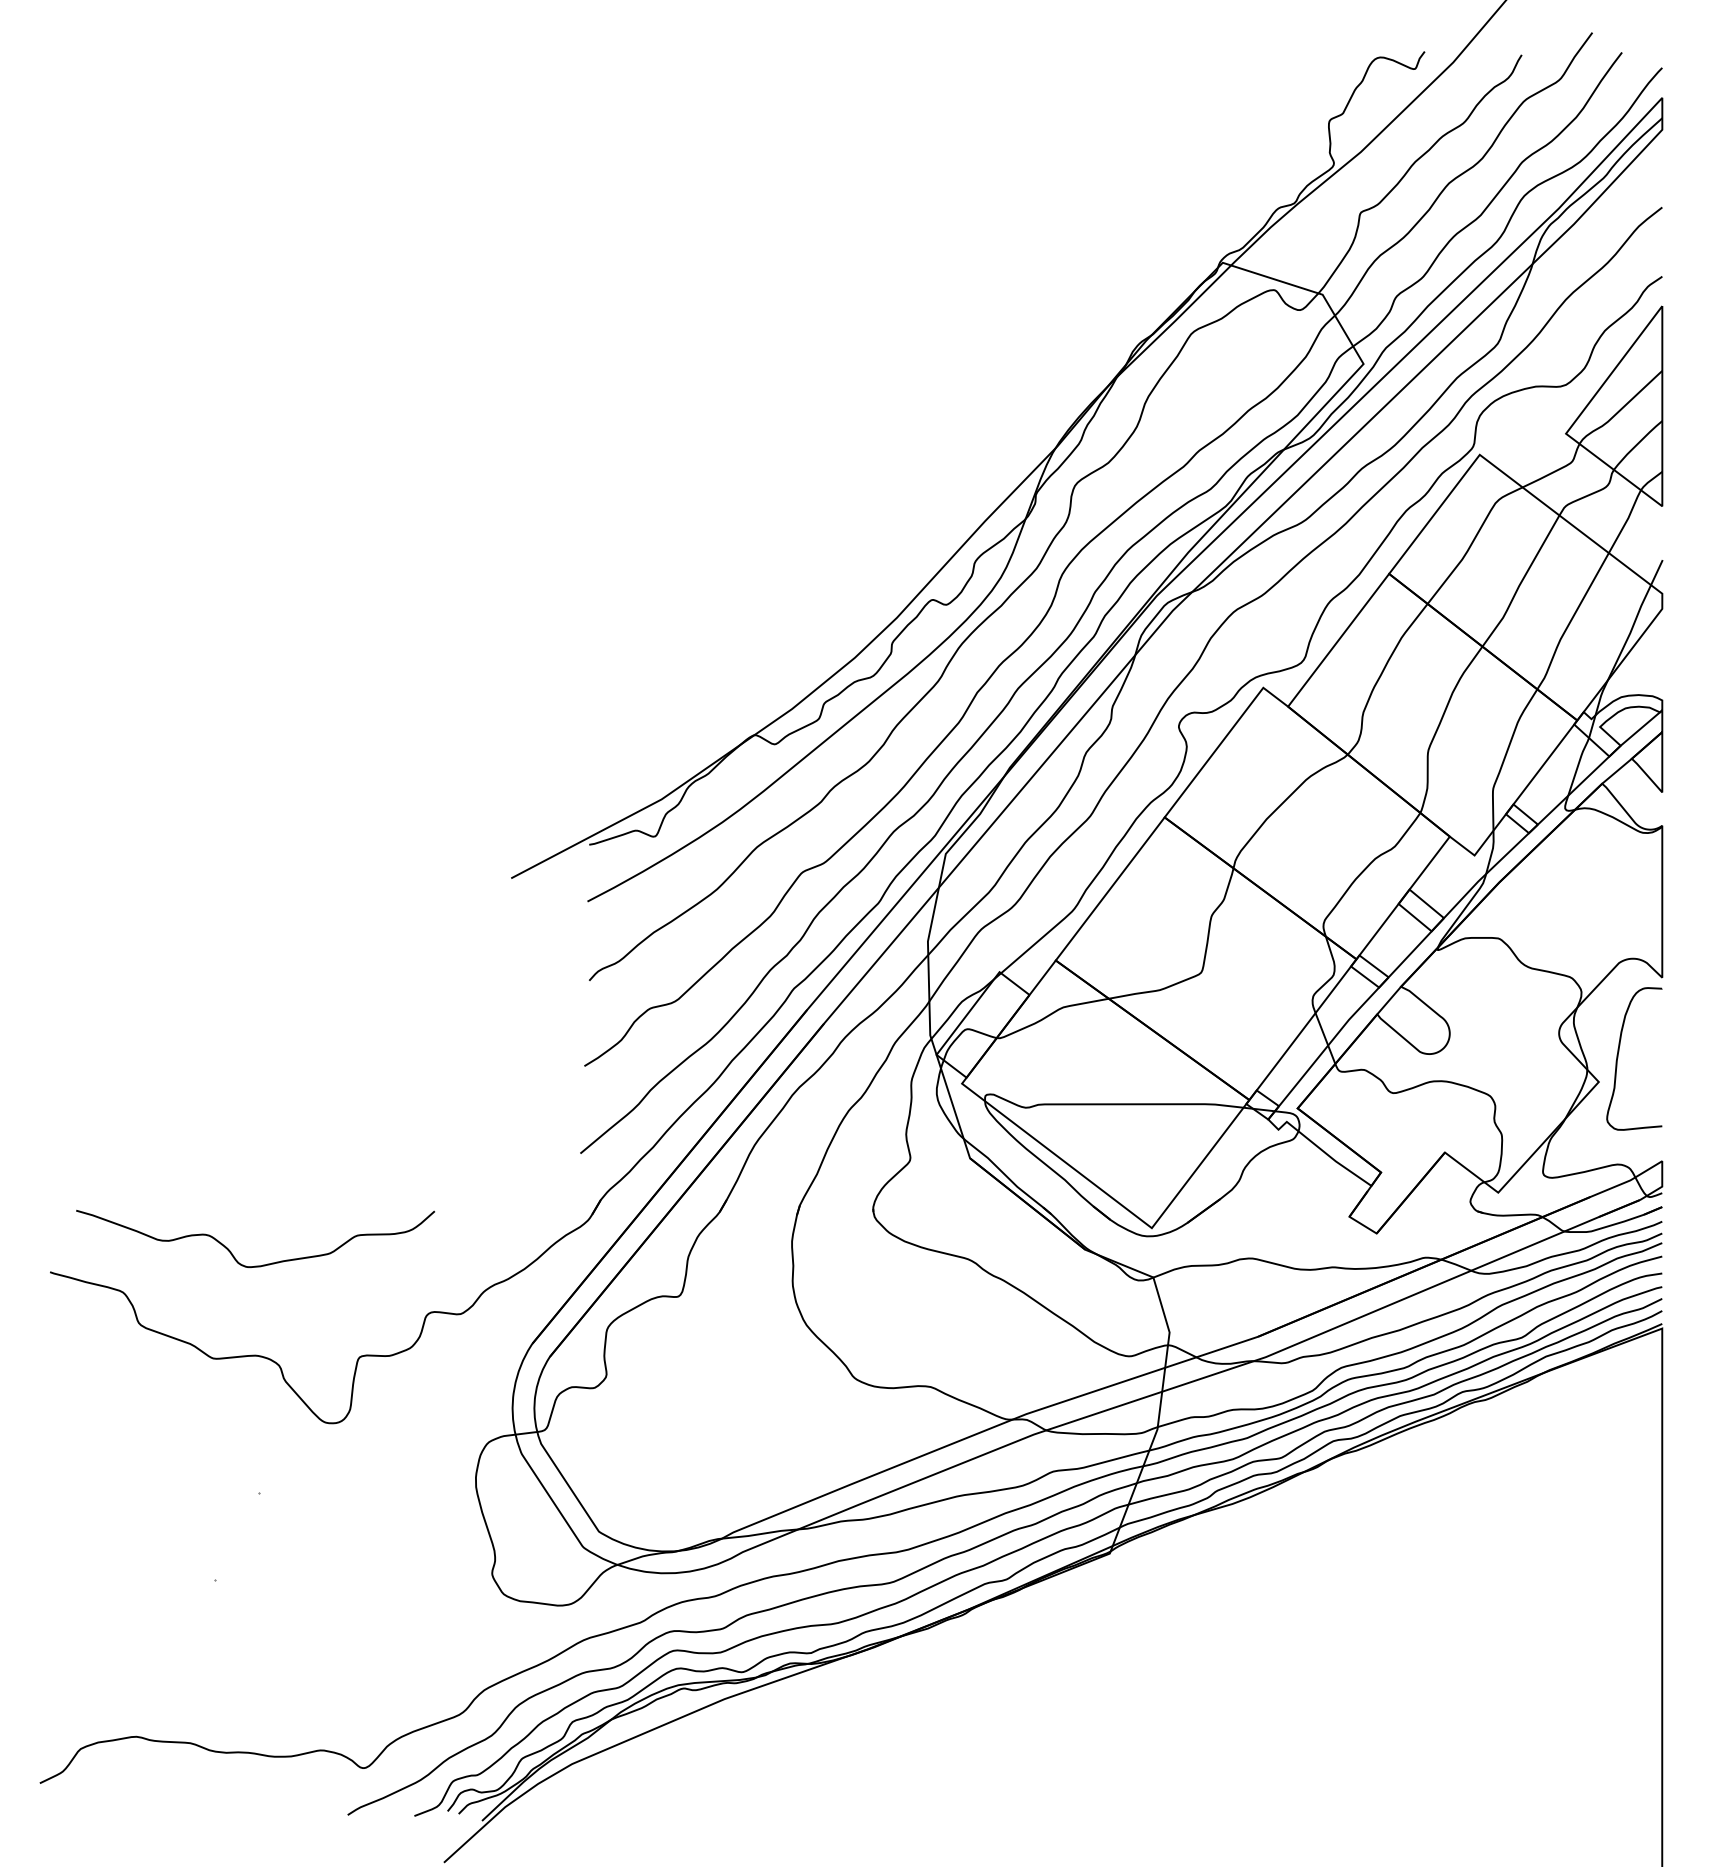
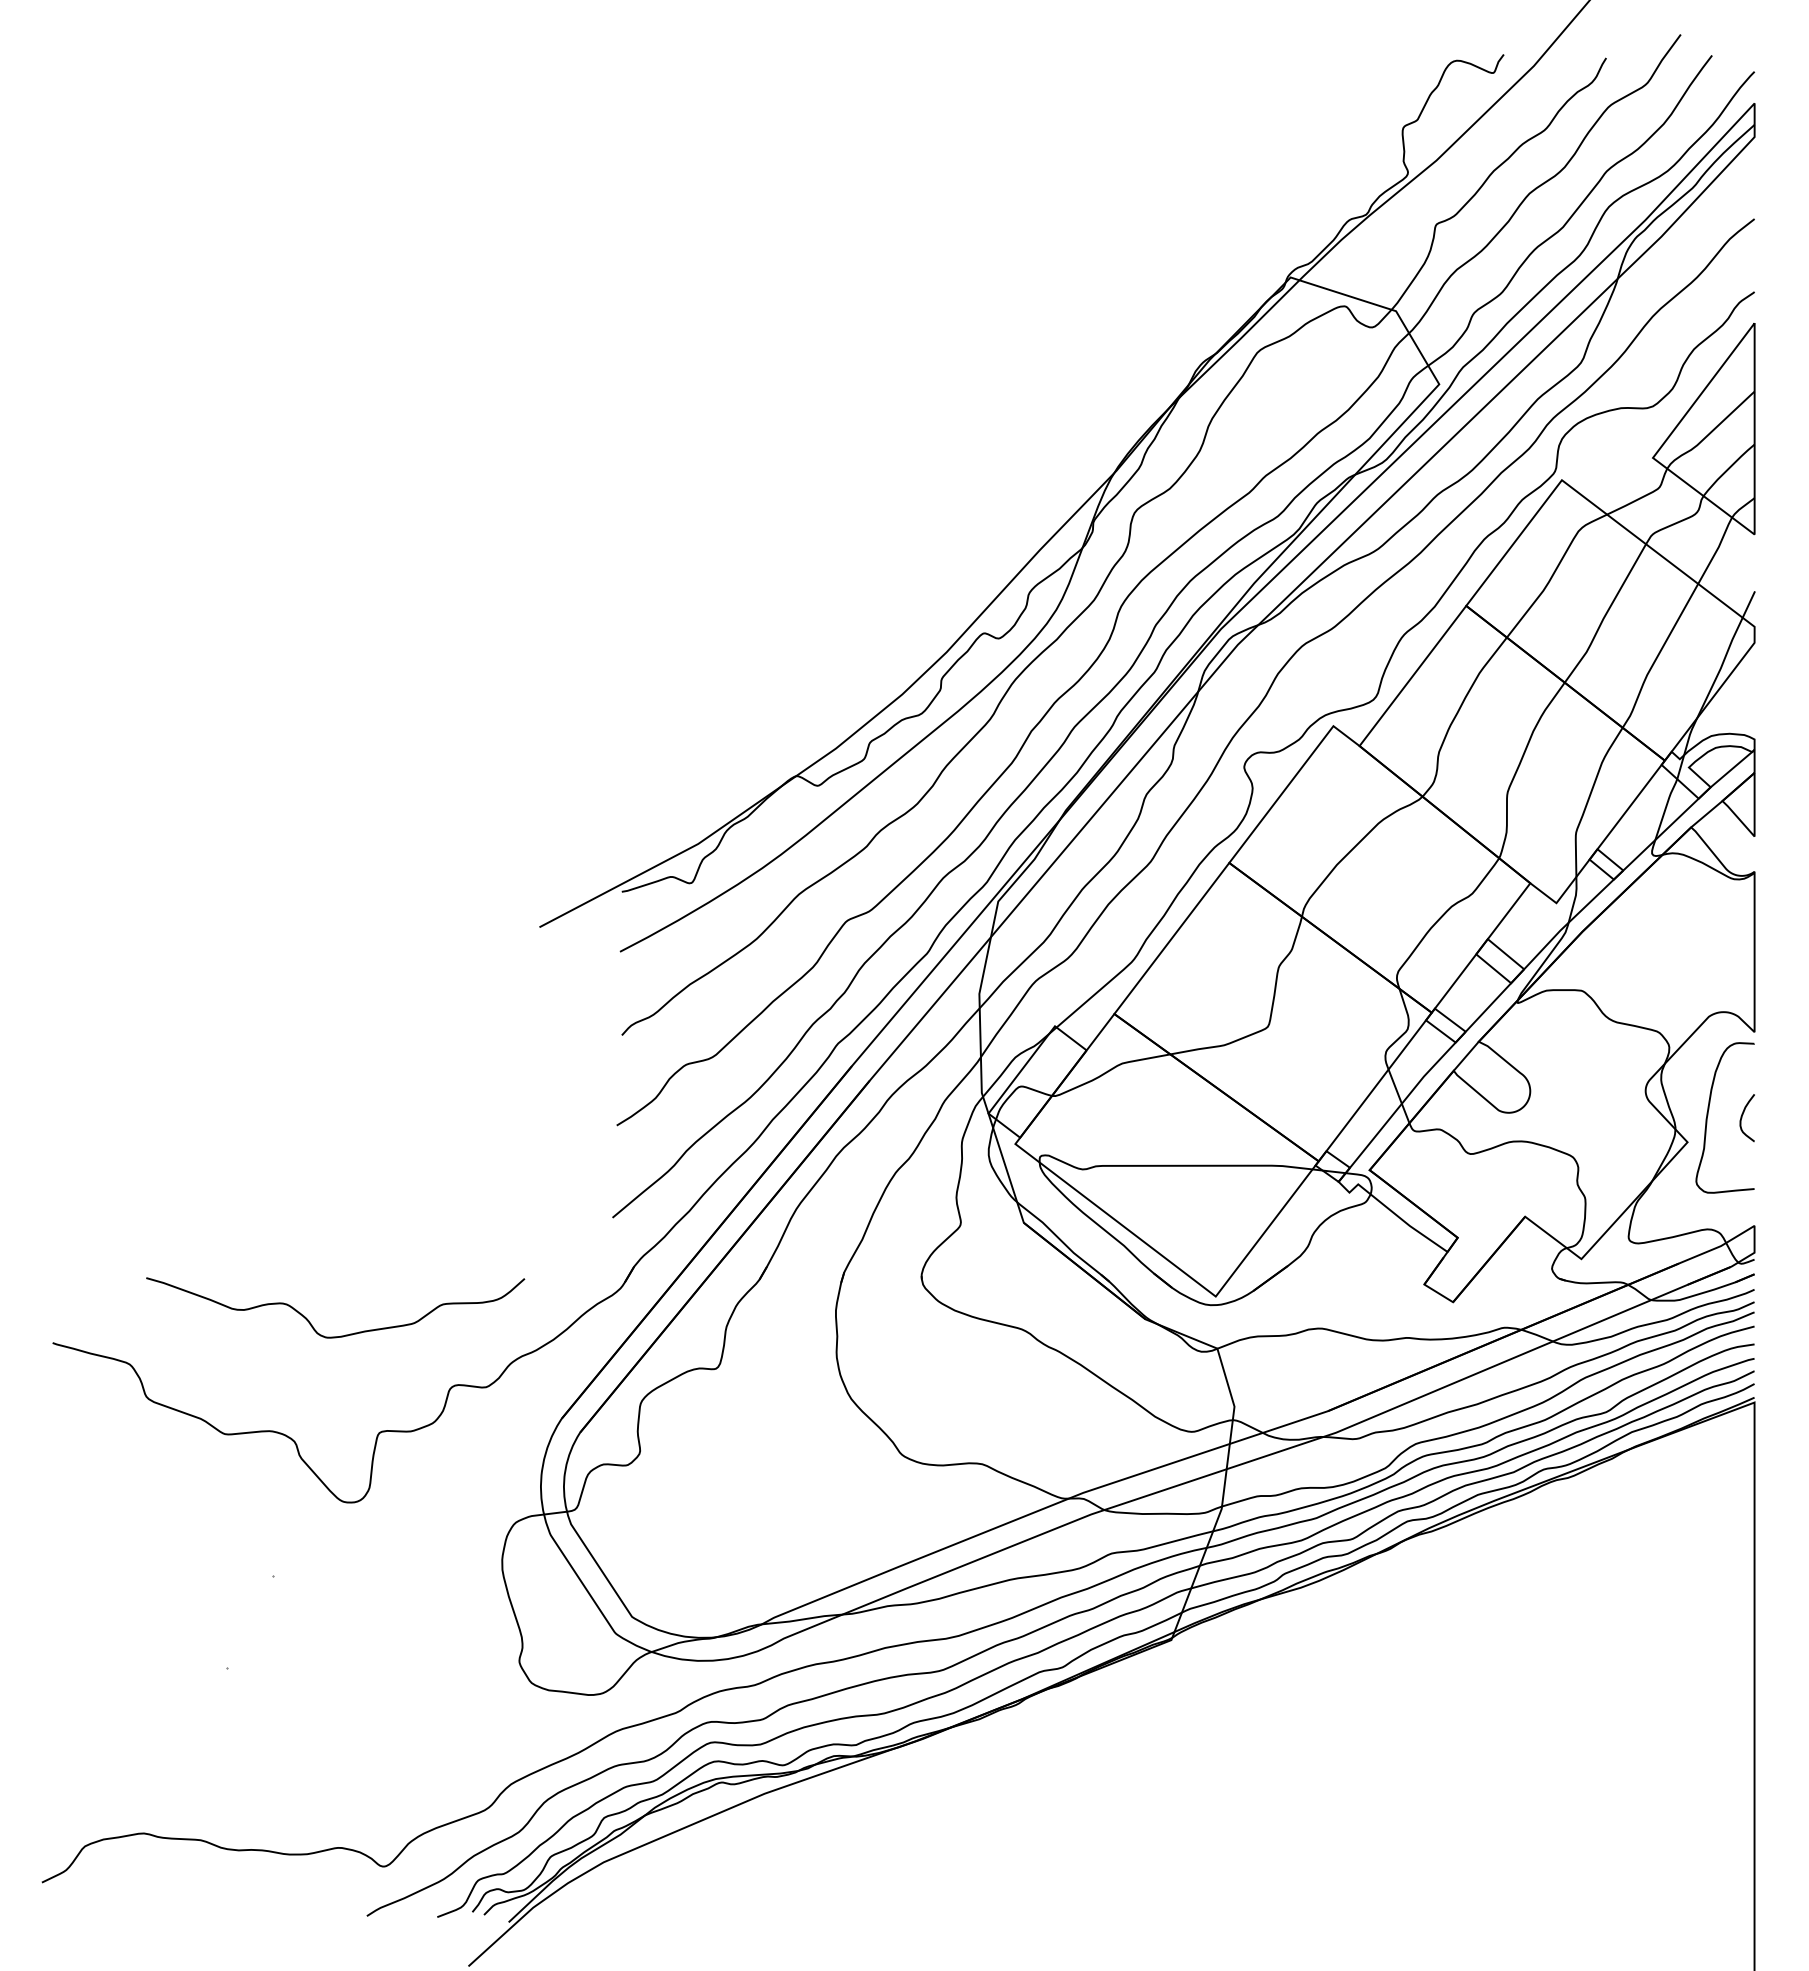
curve: (1650, 1059) -> (1742, 1118), added
curve: (260, 1265) -> (340, 1335), moved

